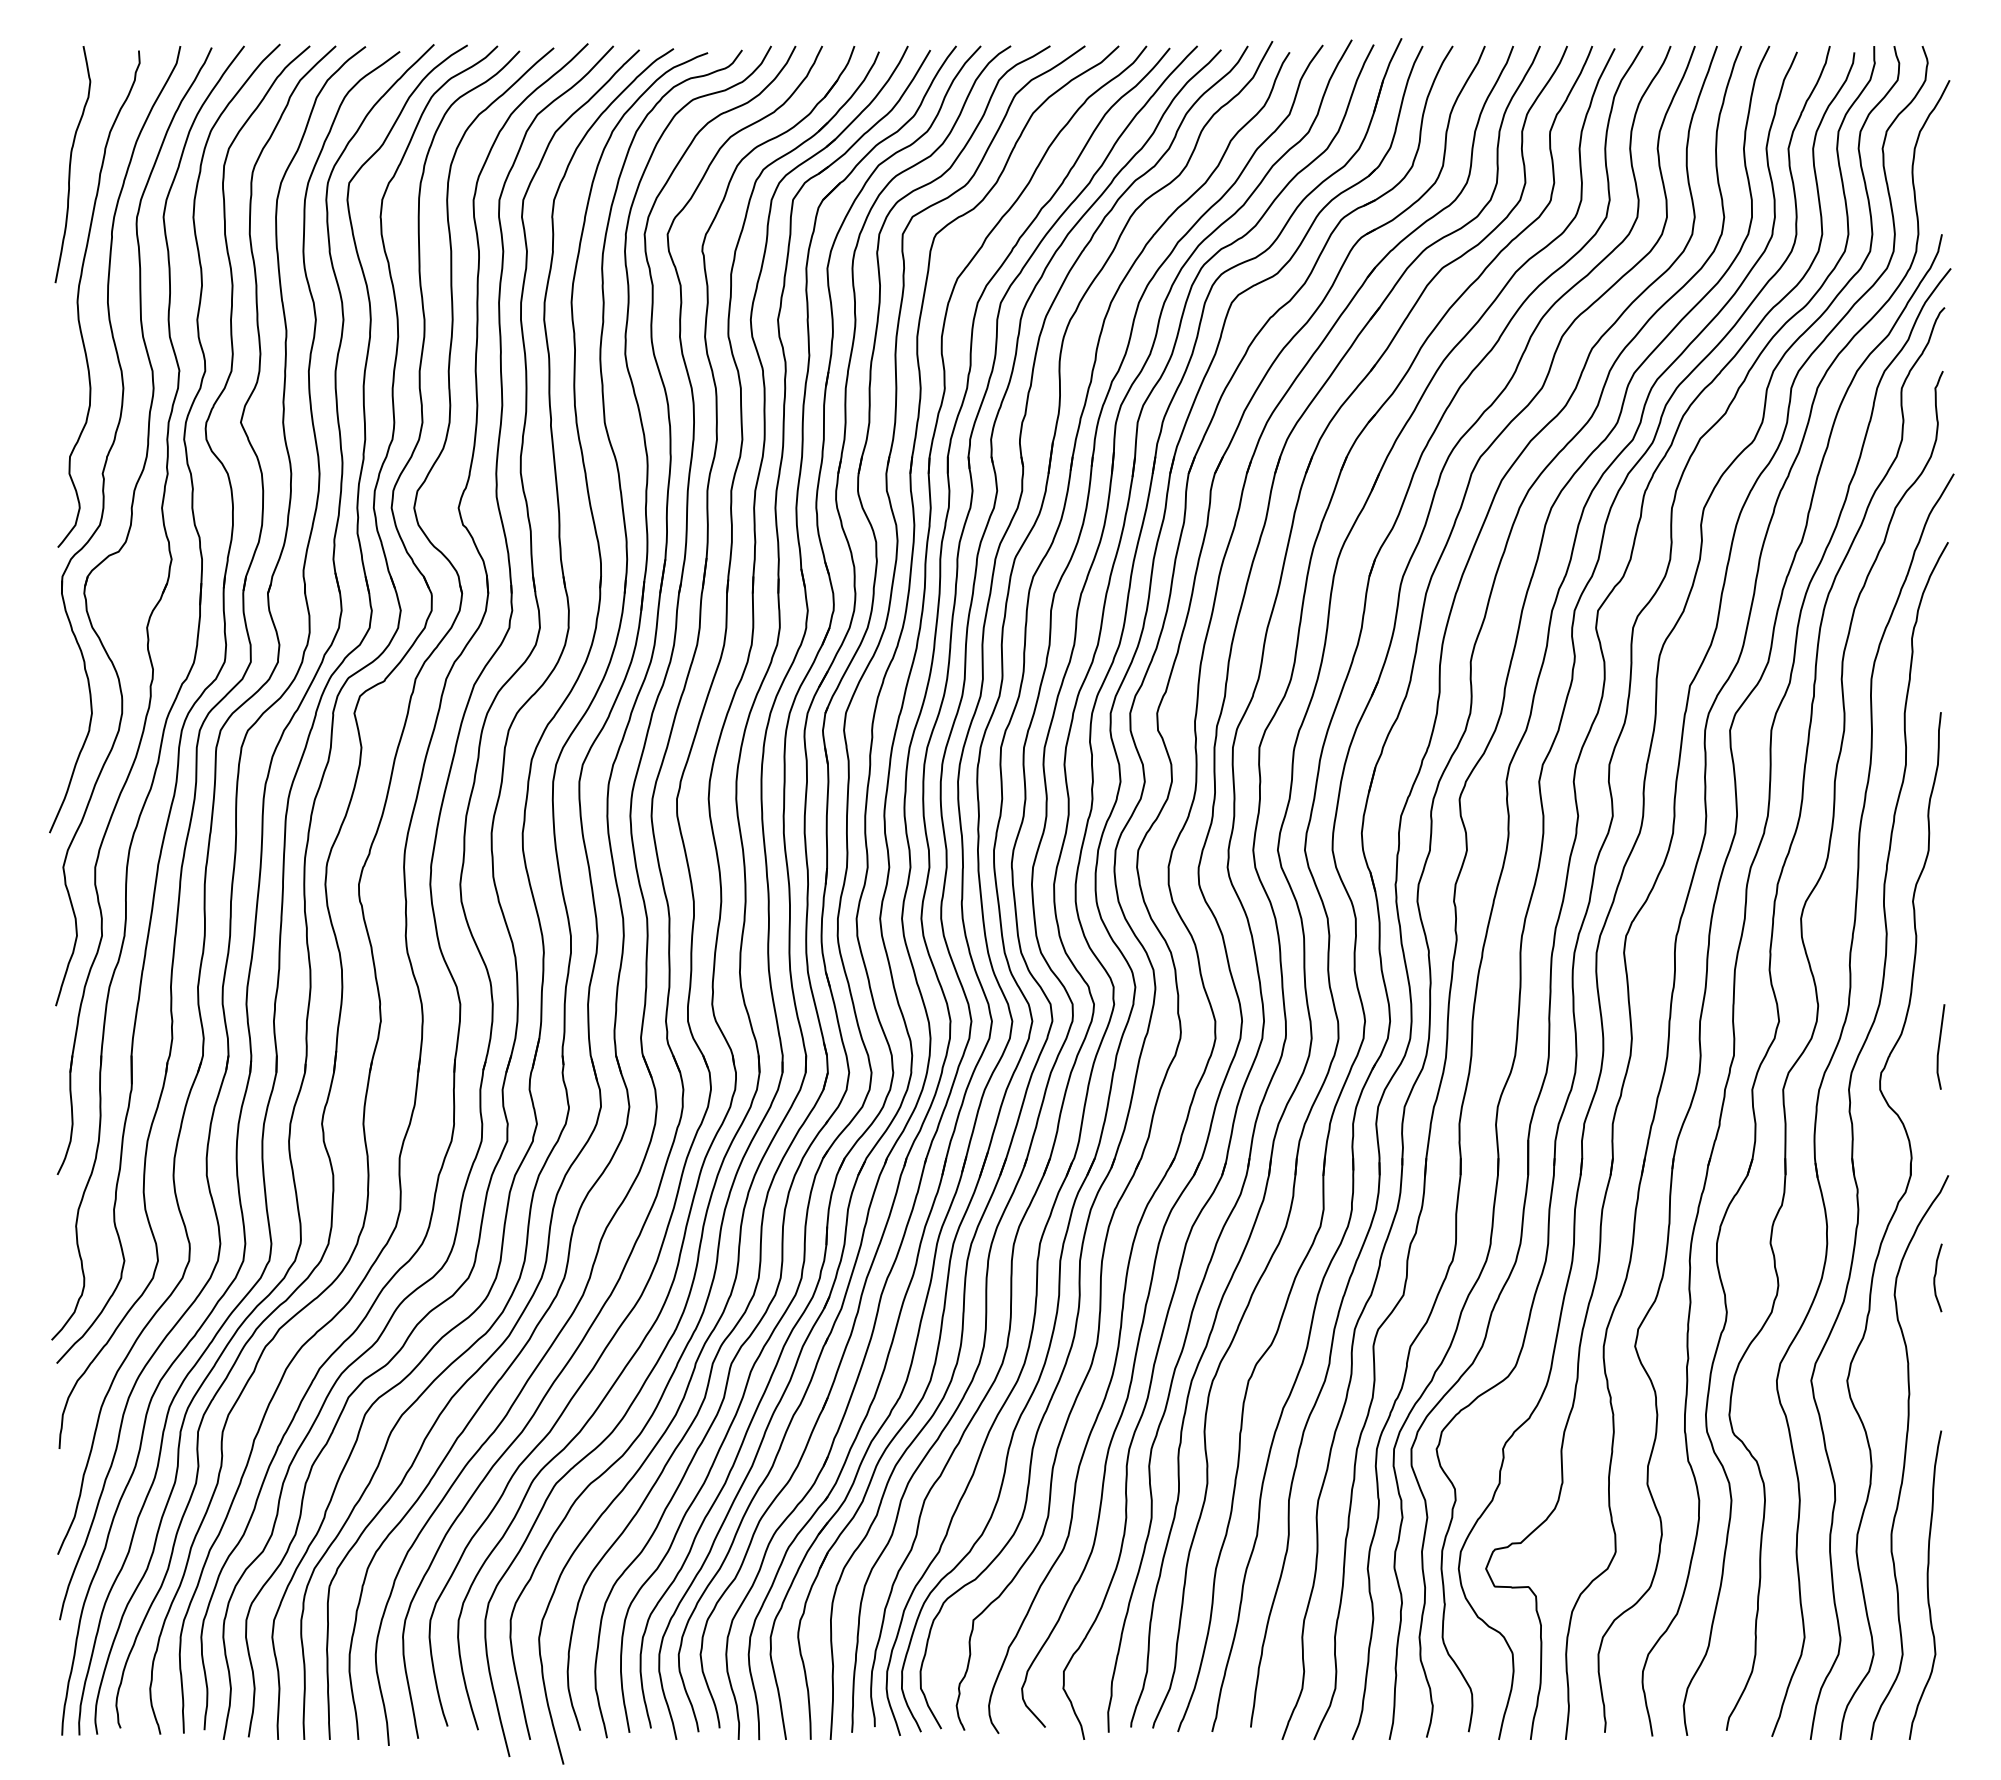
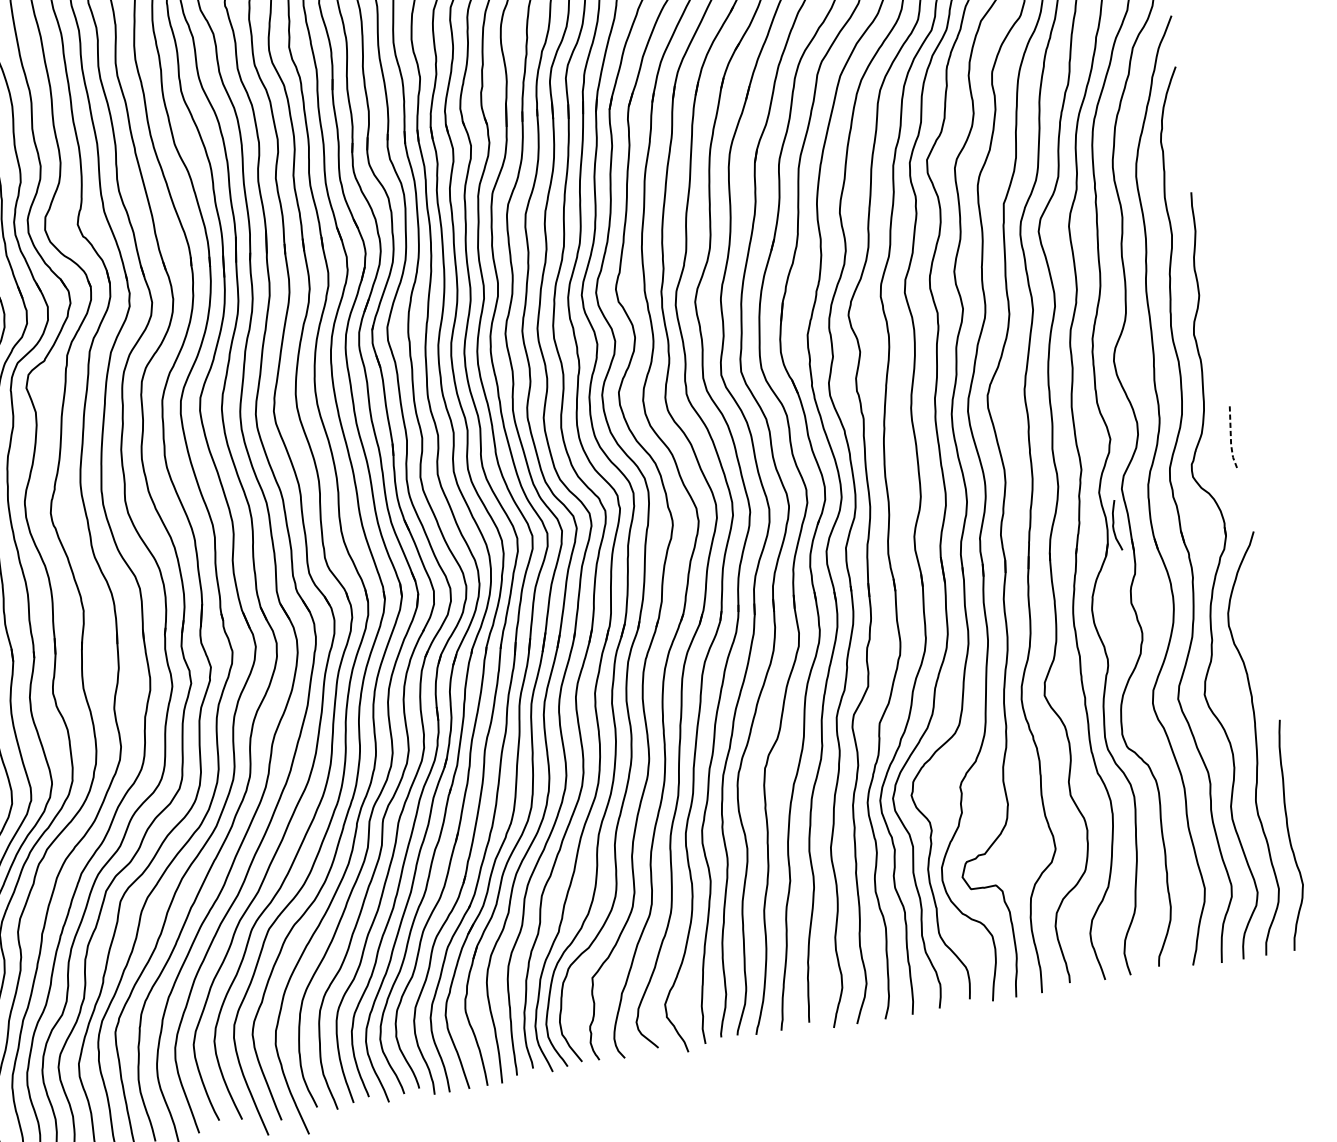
line: (1938, 1048) -> (1230, 439), solid -> dashed
curve: (1935, 1277) -> (1113, 525), moved

